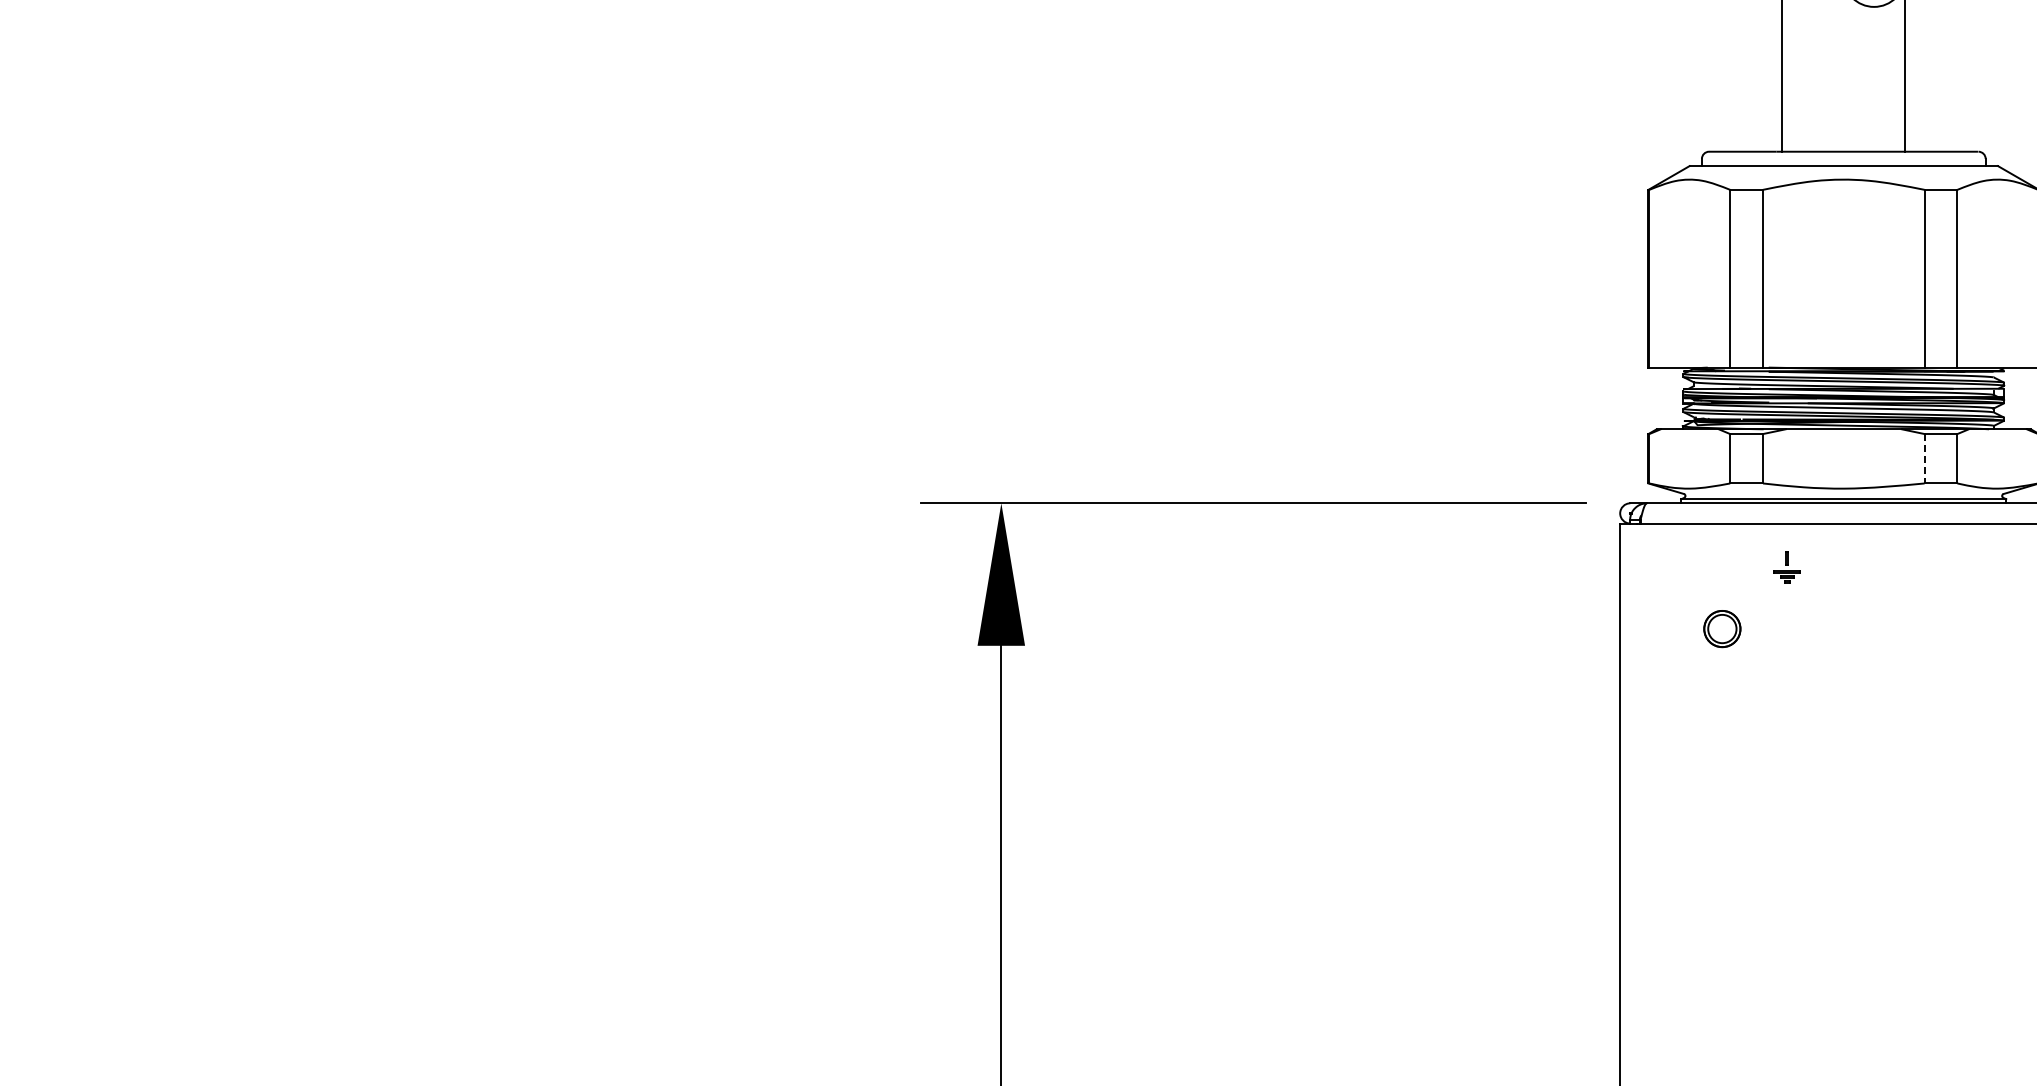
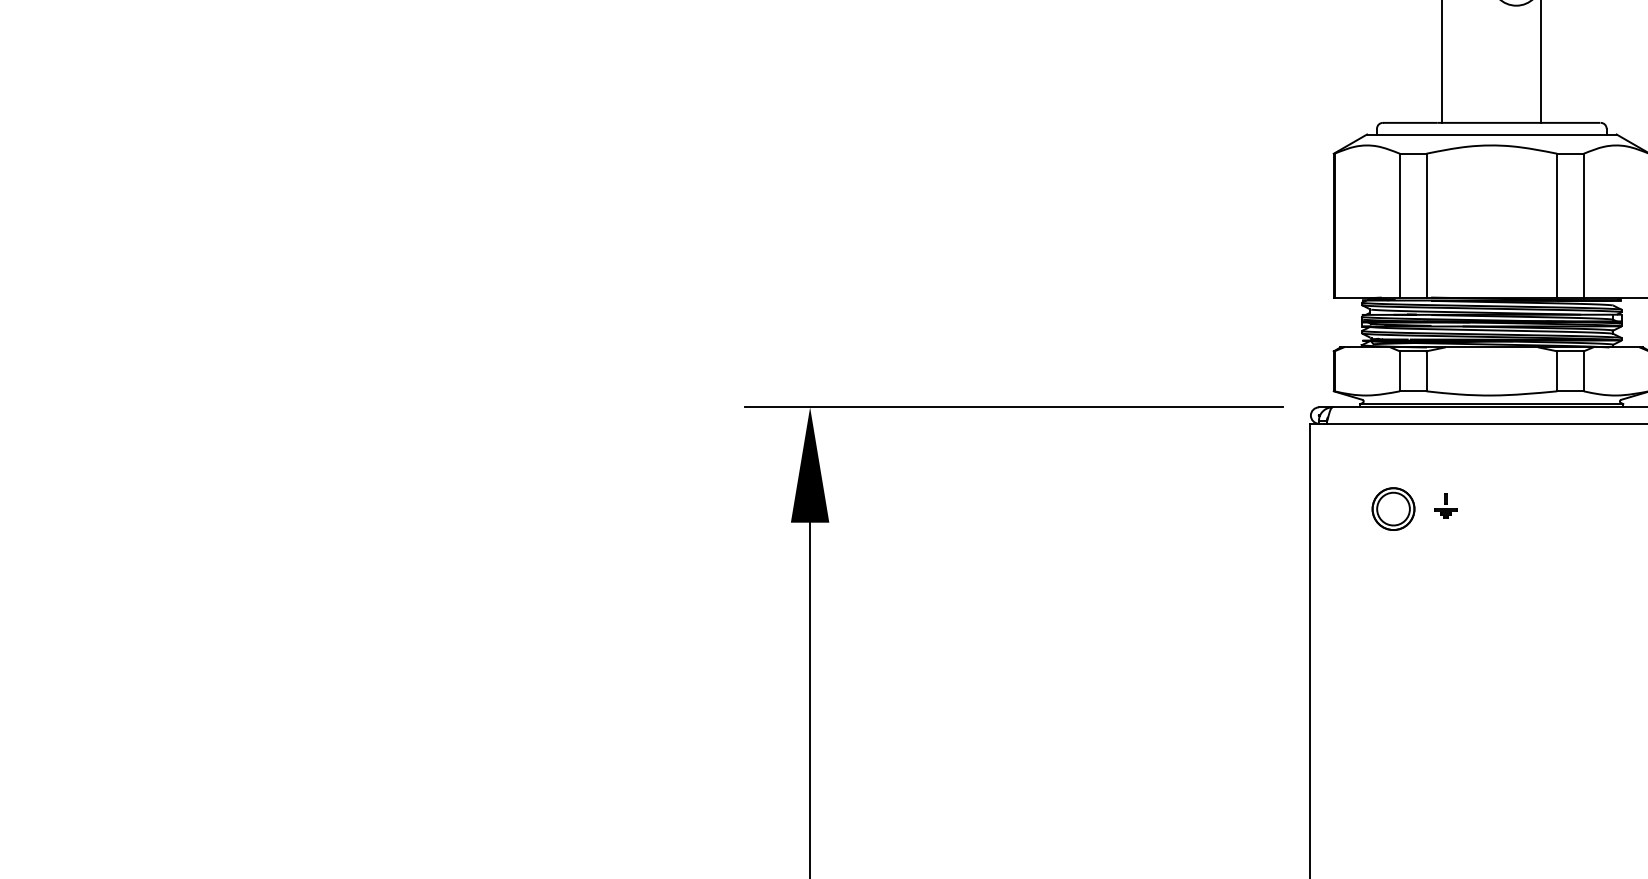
line: (1924, 458) -> (1557, 371), dashed -> solid
part: (1786, 567) -> (1445, 506), moved
part: (1722, 628) -> (1393, 508), size x1.43

